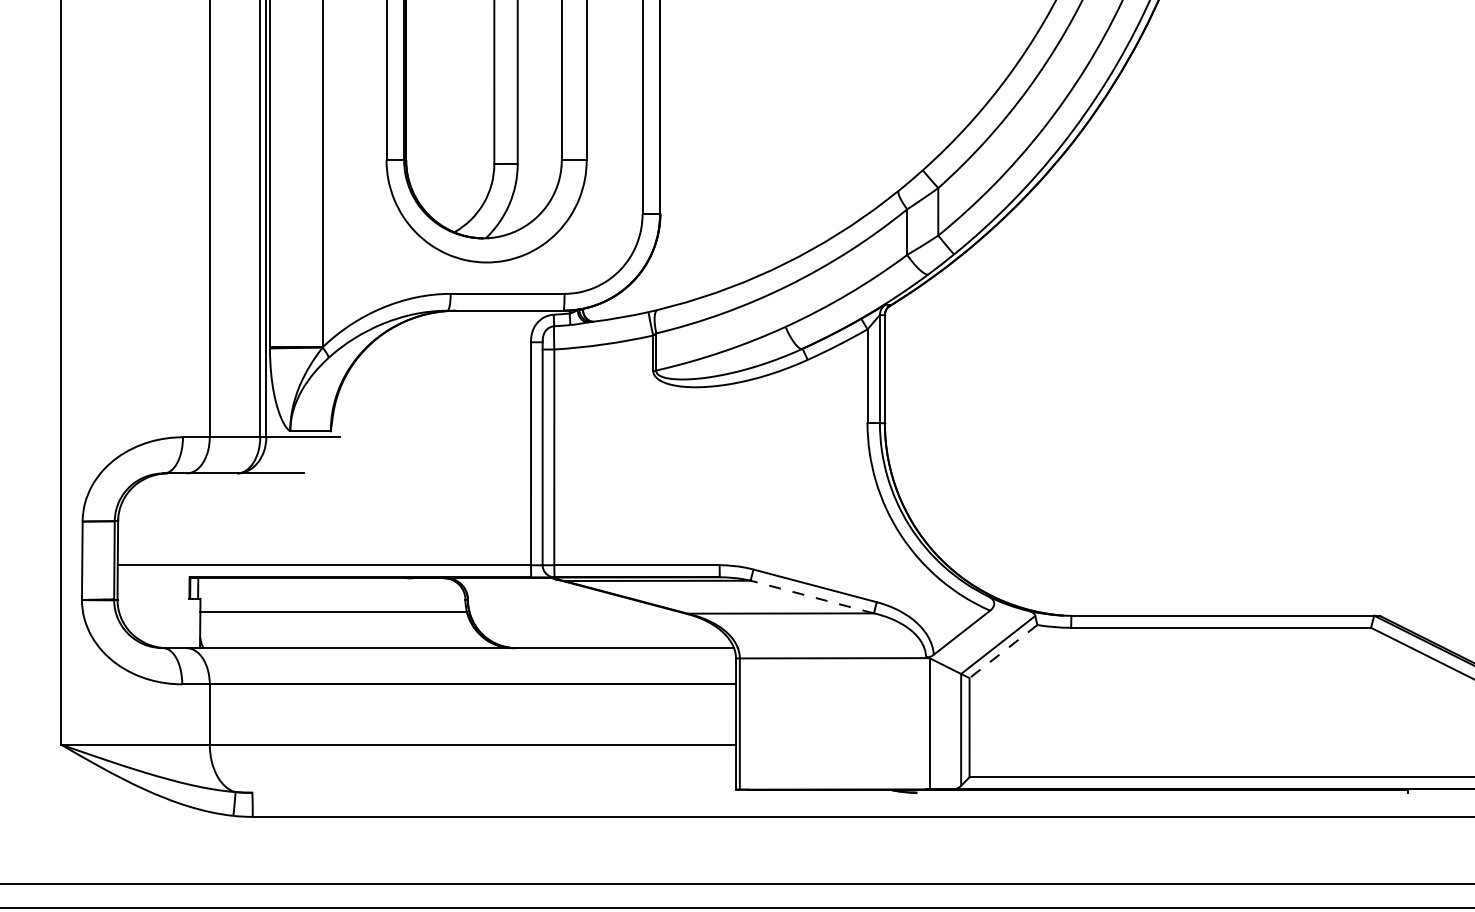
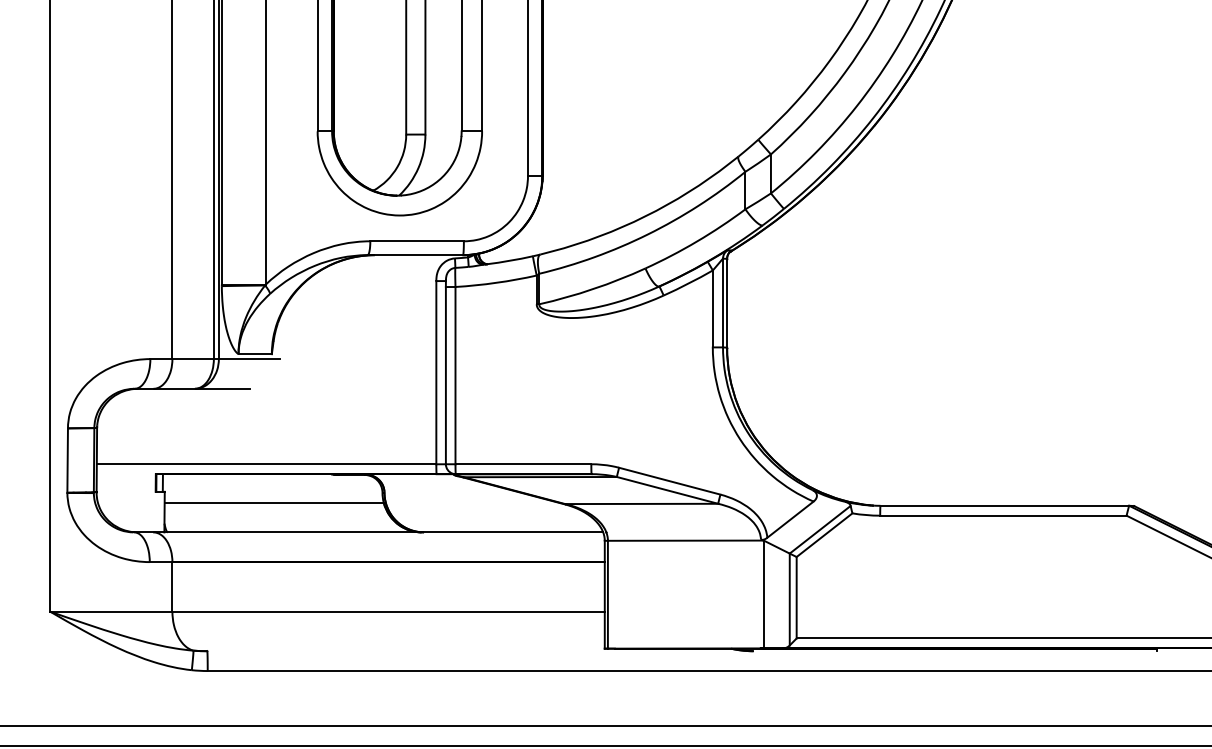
line: (812, 597) -> (667, 490), dashed -> solid
line: (1003, 651) -> (824, 535), dashed -> solid

